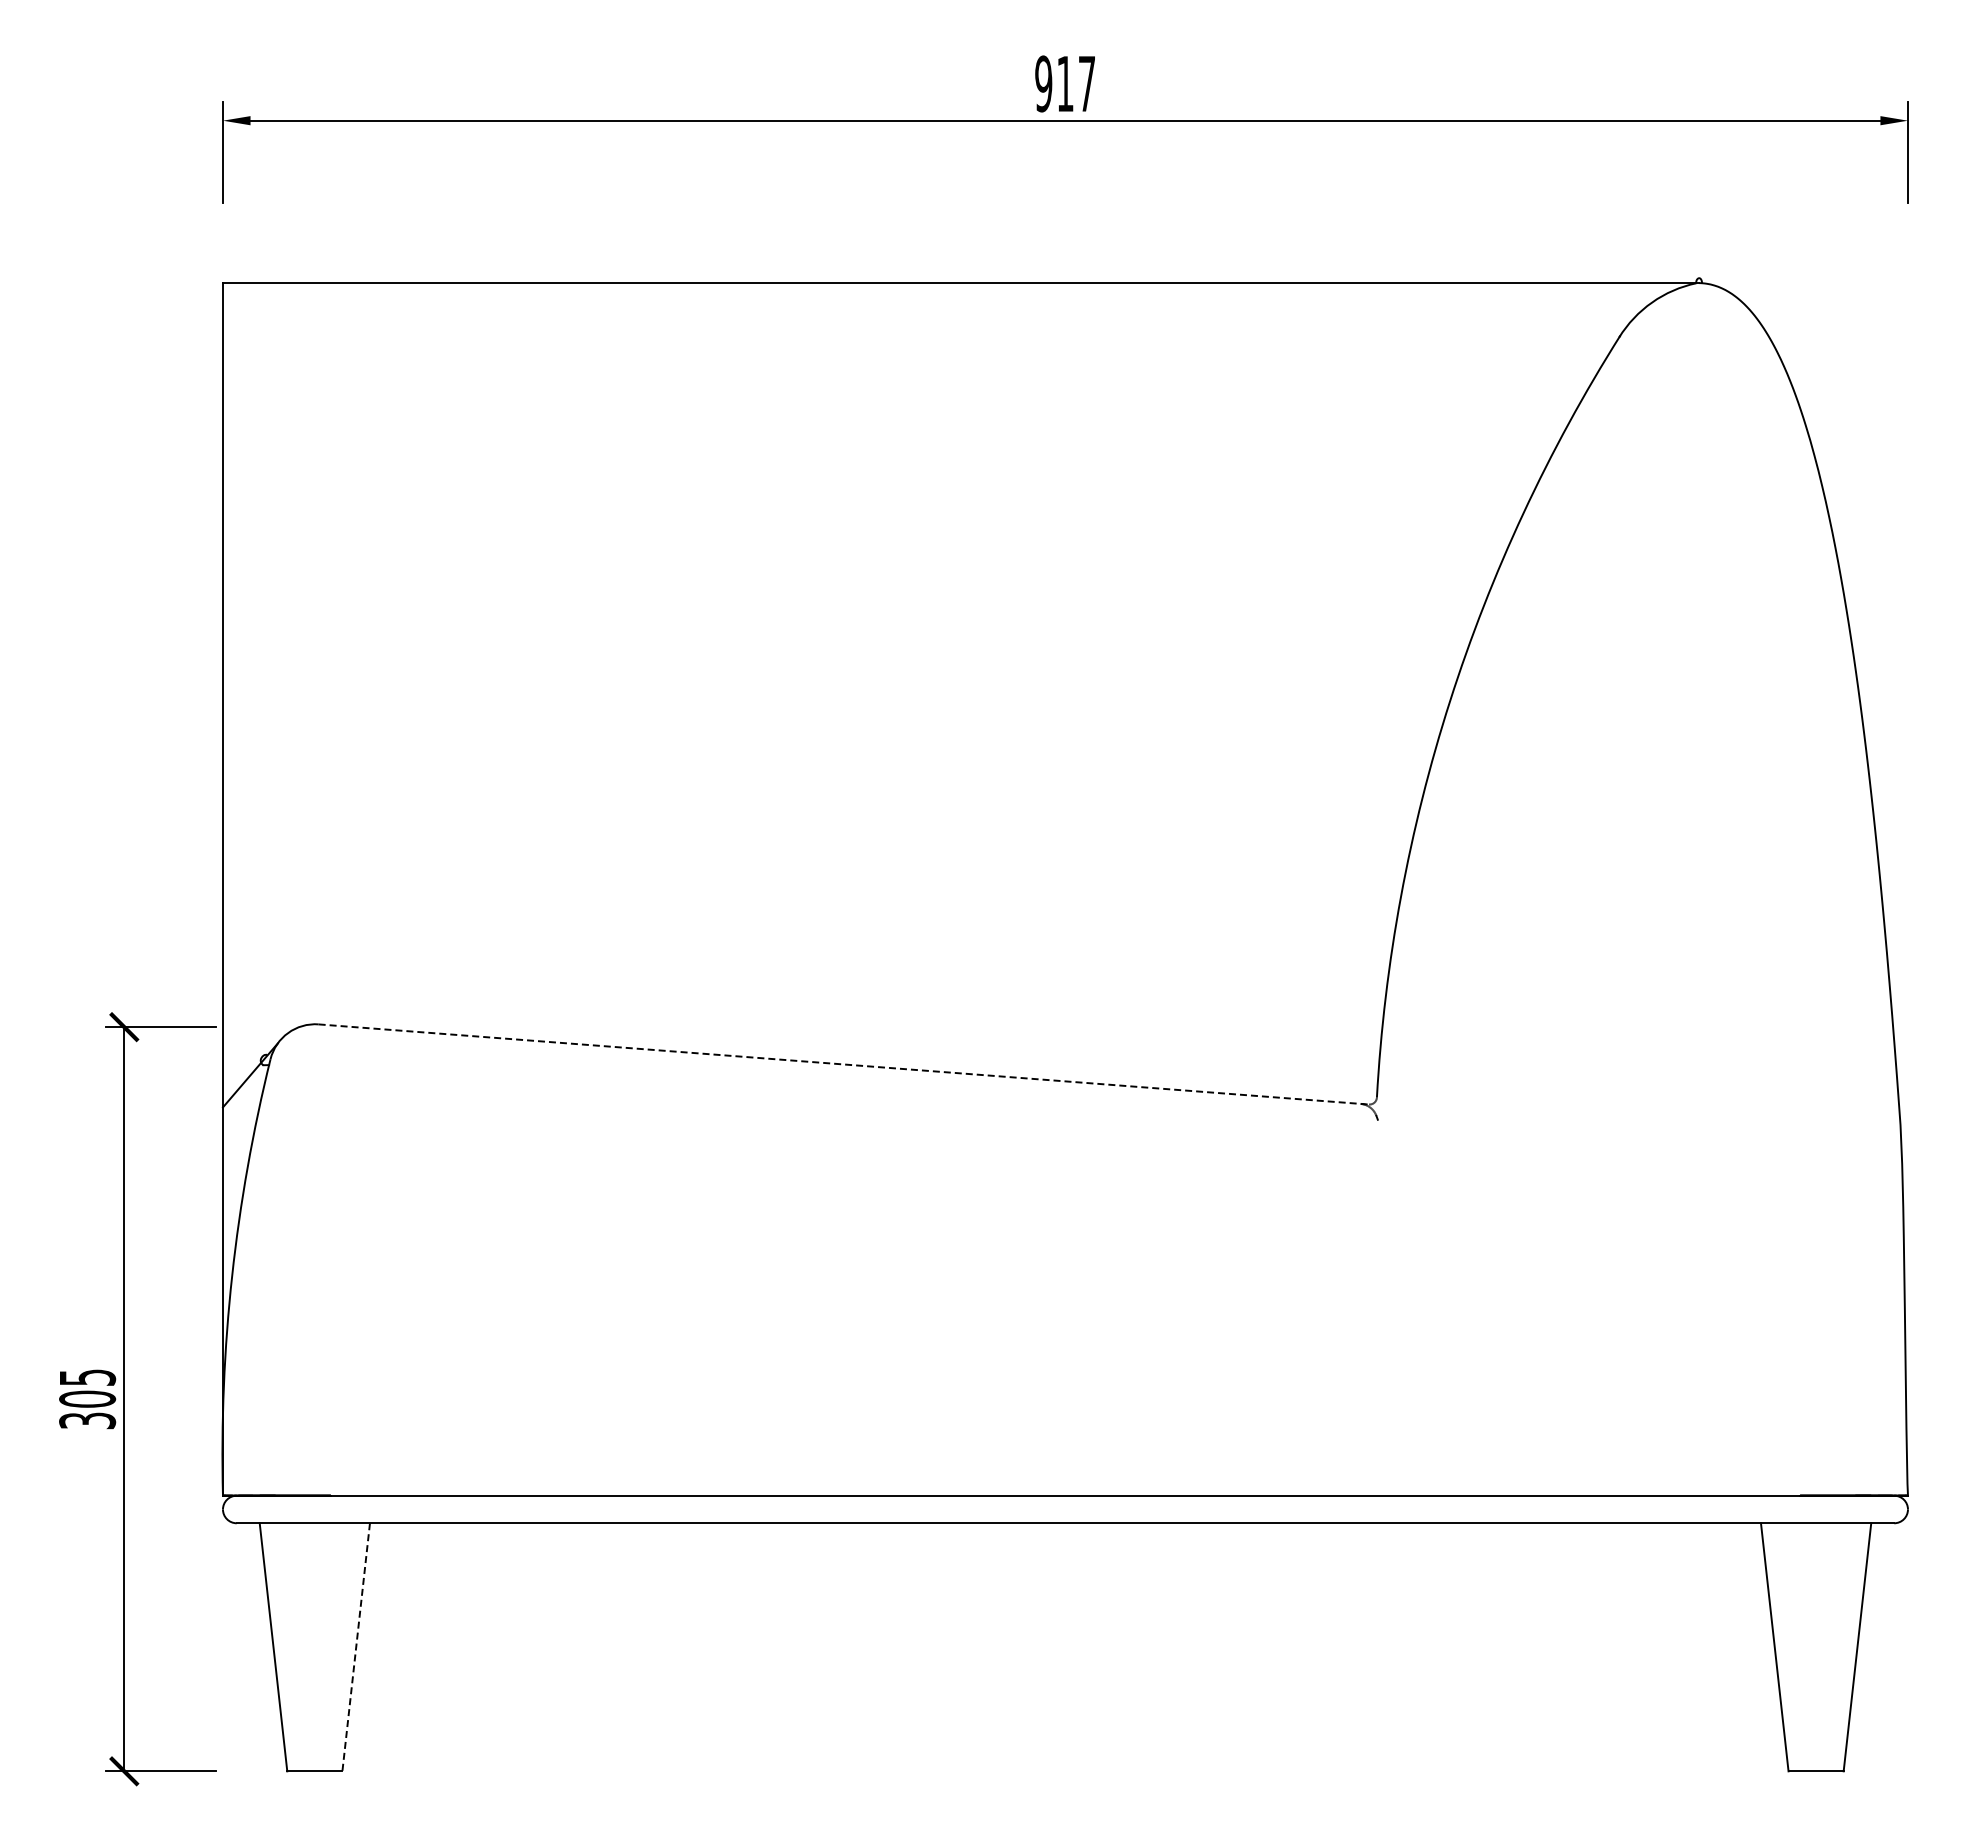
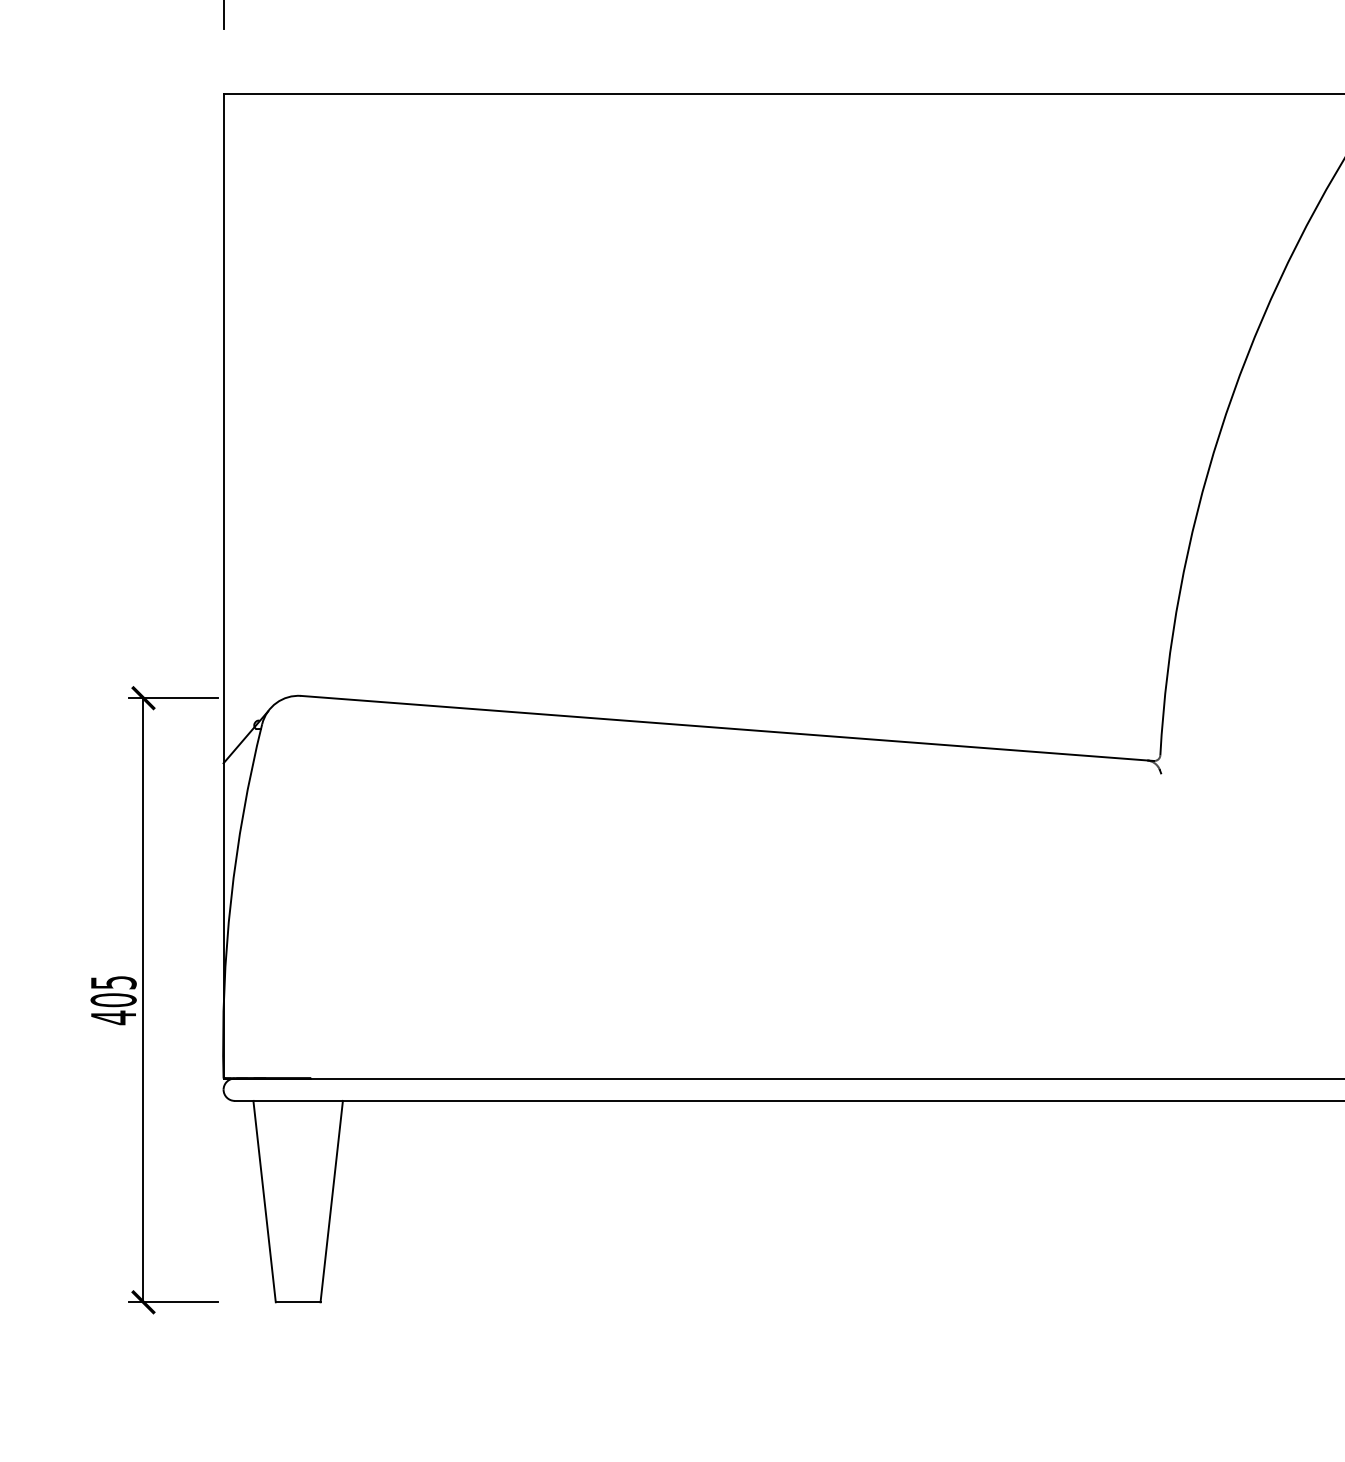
line: (843, 1064) -> (727, 728), dashed -> solid
text: (87, 1420) -> (113, 1017), 305 -> 405
line: (356, 1647) -> (331, 1201), dashed -> solid

